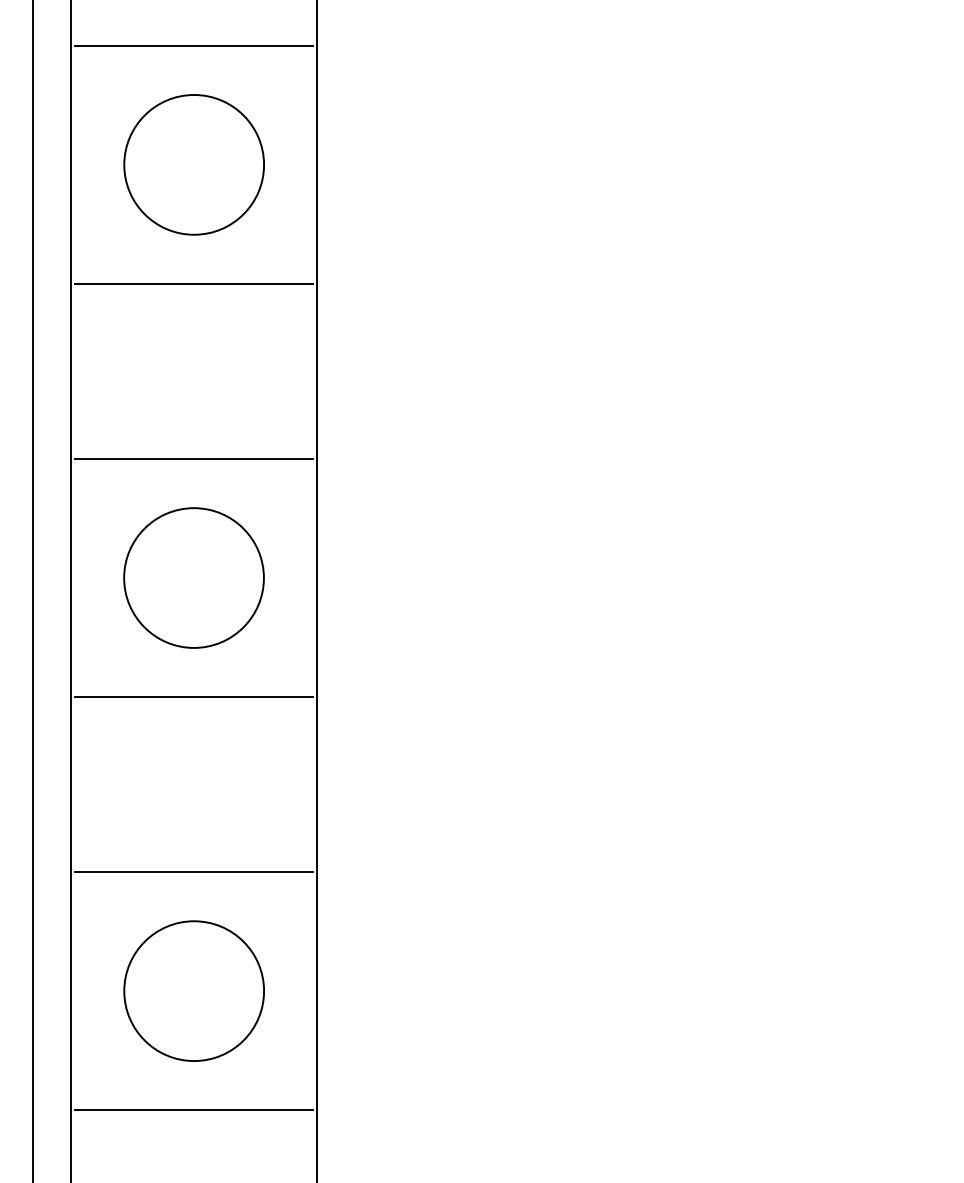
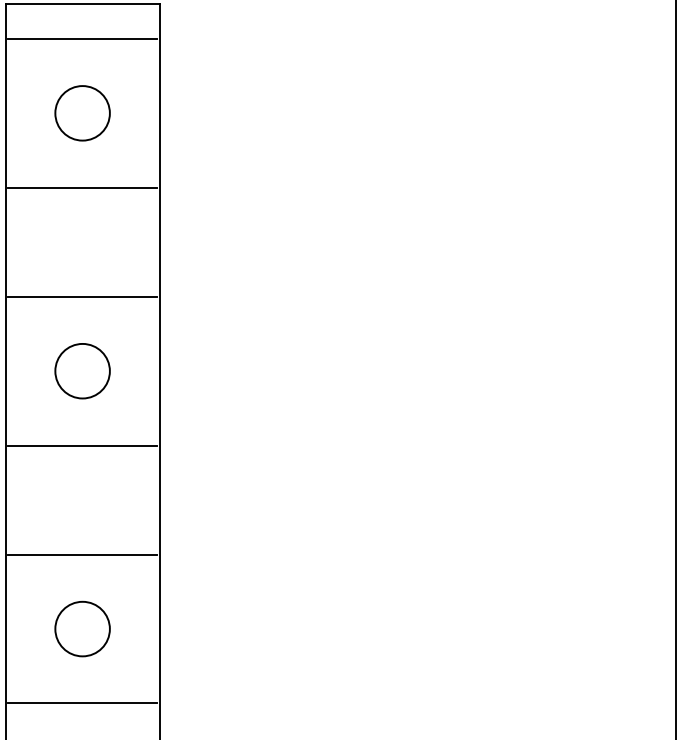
circle: (193, 165) -> (82, 113), size x0.62
circle: (193, 576) -> (82, 370), size x0.62
circle: (193, 990) -> (82, 628), size x0.62

